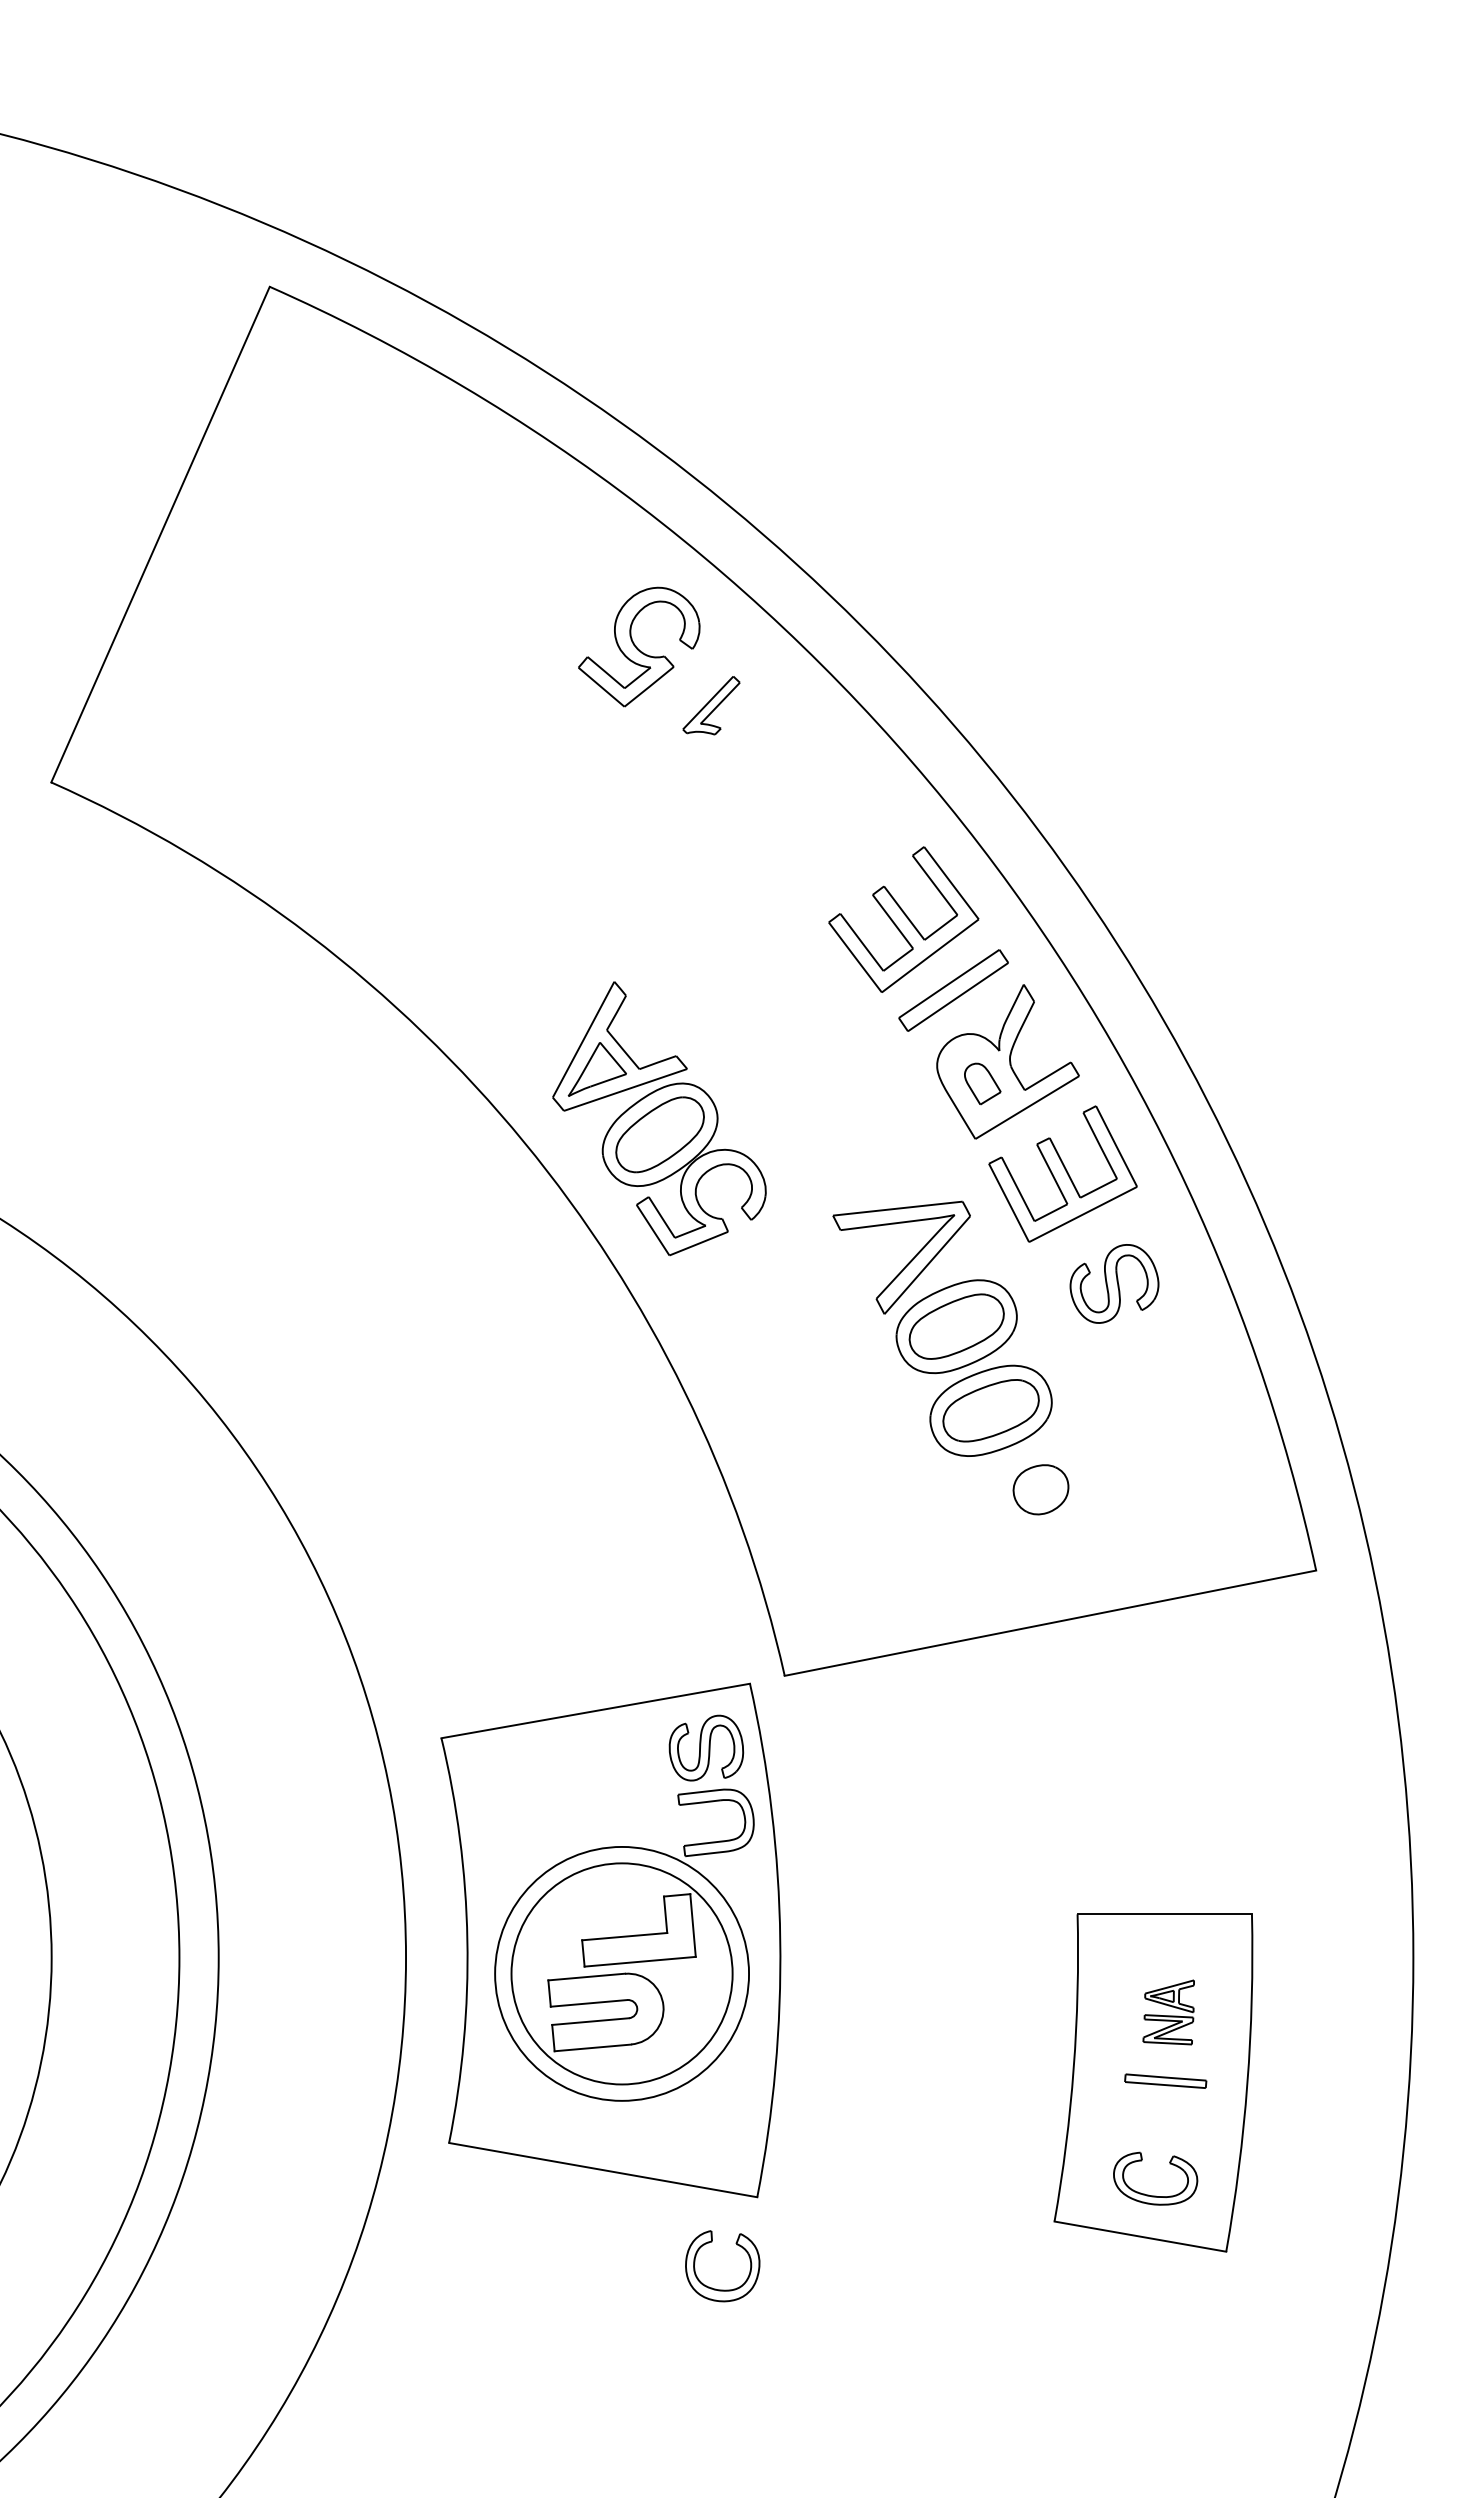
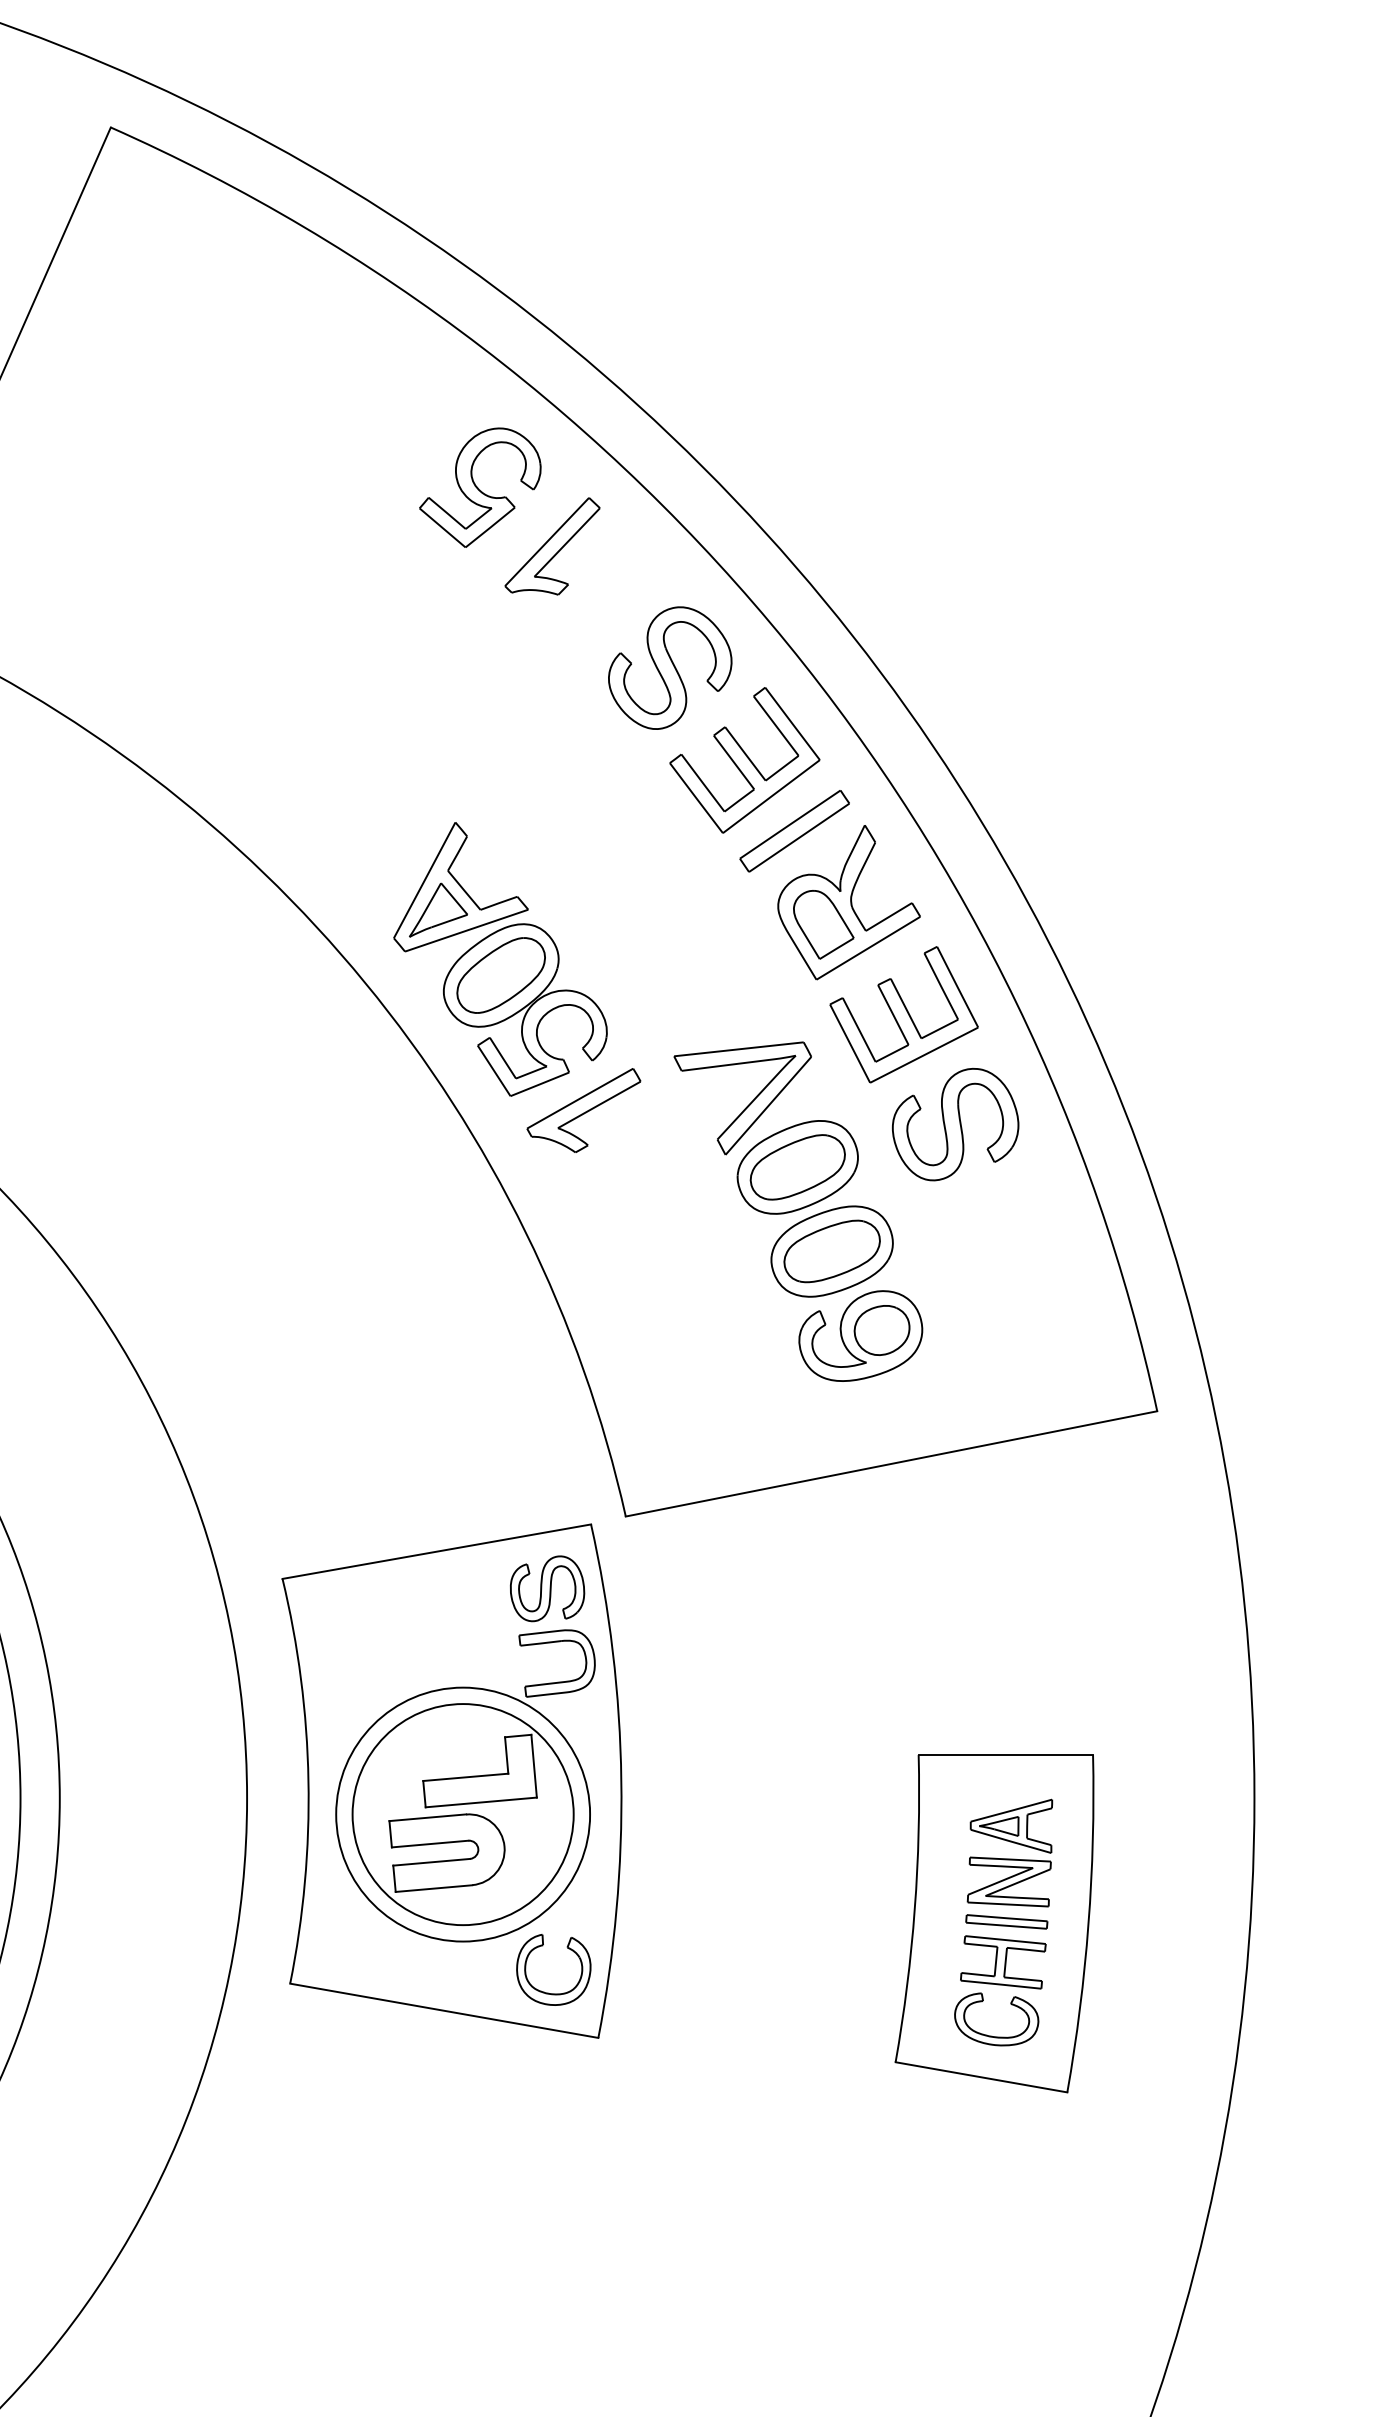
part: (711, 705) -> (552, 546), size x1.67
part: (829, 827) -> (670, 668), added
part: (982, 1083) -> (823, 924), size x1.67
part: (742, 1269) -> (583, 1110), added
part: (1114, 1283) -> (955, 1124), size x1.43
part: (1019, 1495) -> (860, 1336), added
part: (1168, 2012) -> (1009, 1853), size x1.67
part: (1161, 2121) -> (1002, 1962), added
part: (722, 2289) -> (553, 1993), moved

